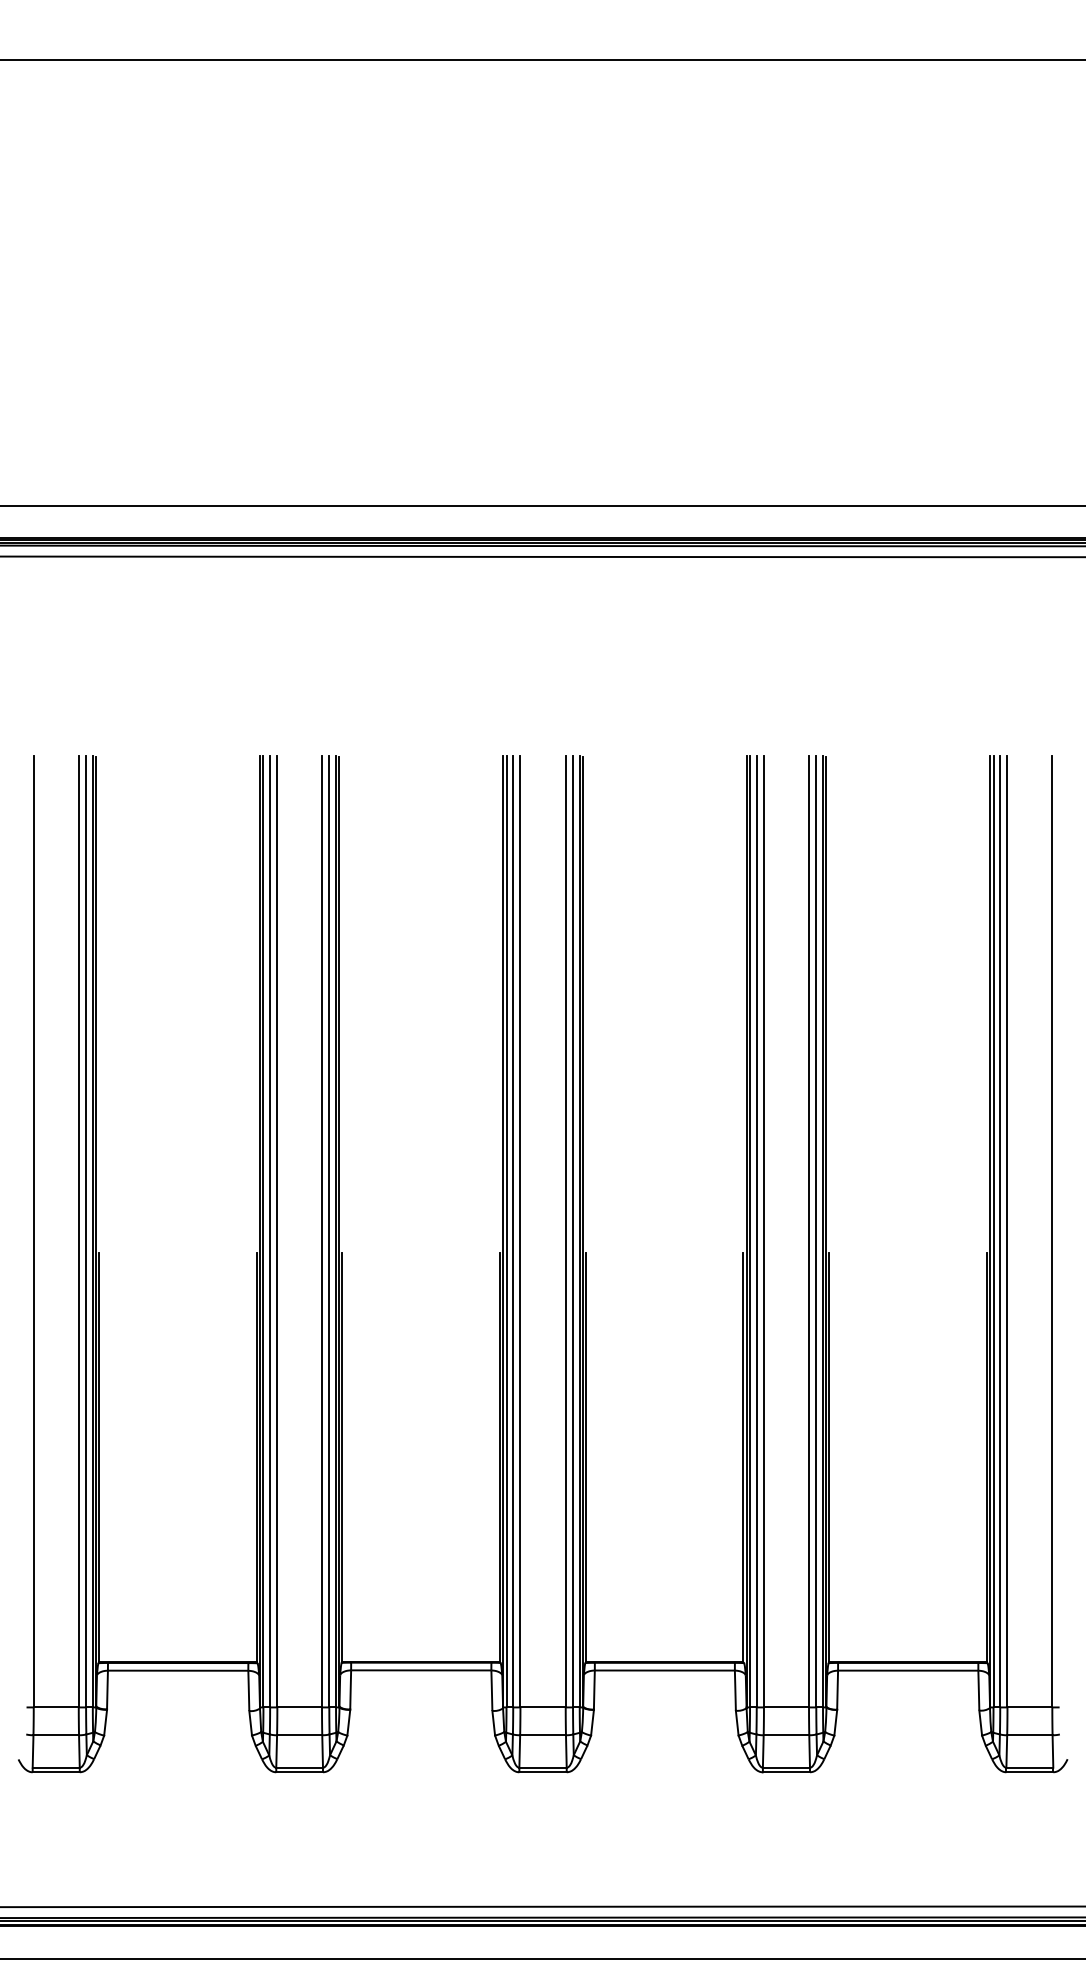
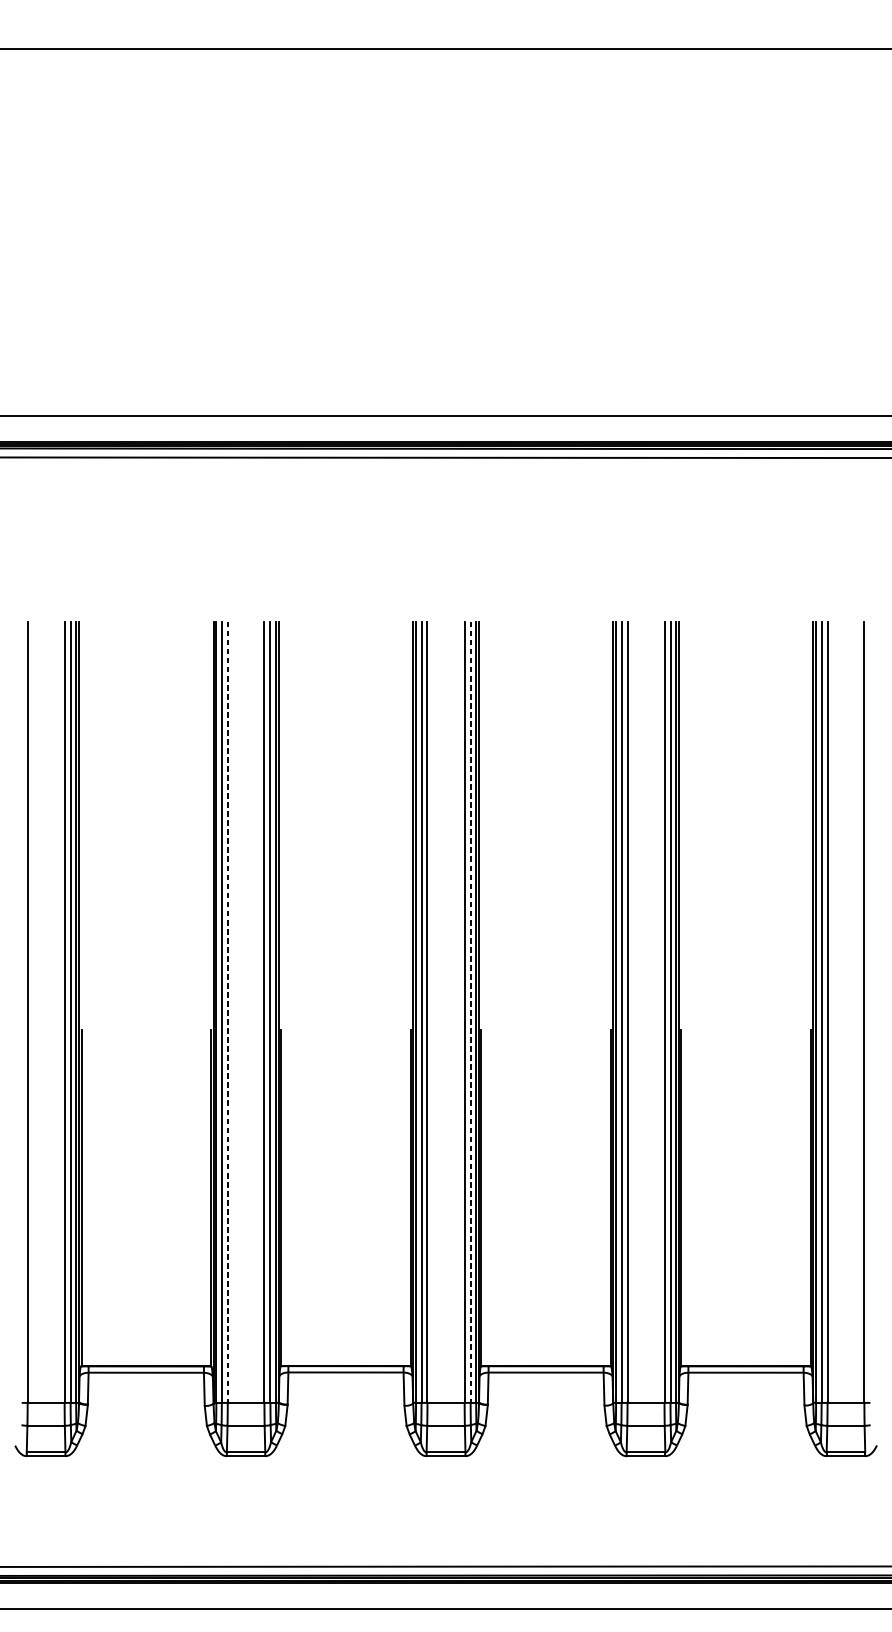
line: (277, 1231) -> (227, 1011), solid -> dashed
line: (573, 1231) -> (471, 1011), solid -> dashed

